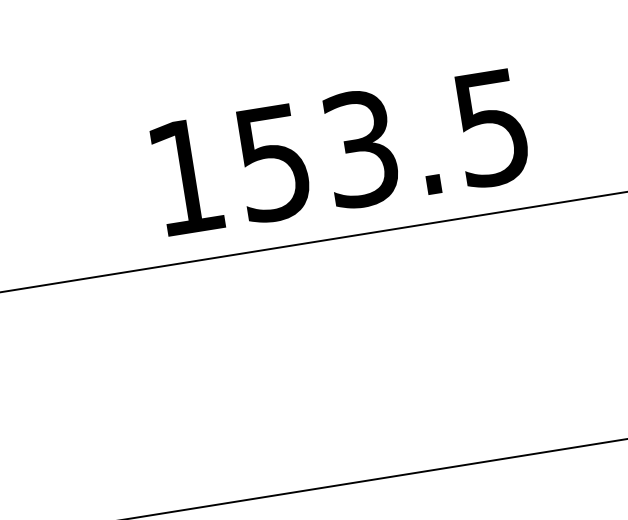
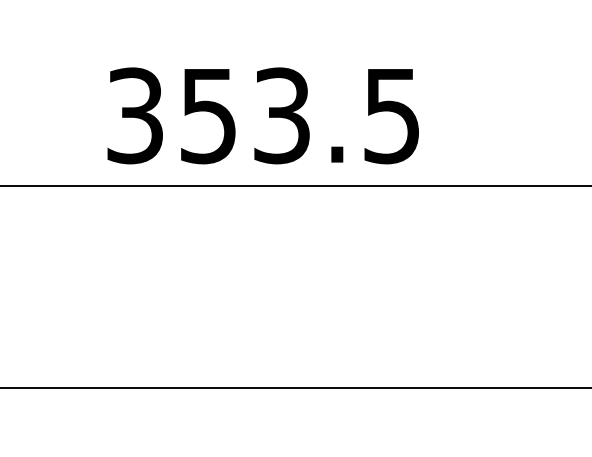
text: (184, 176) -> (134, 115), 153.5 -> 353.5

